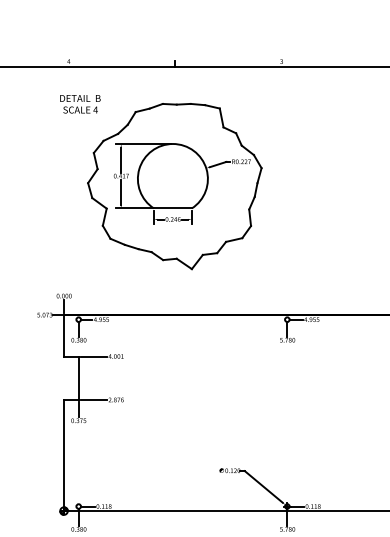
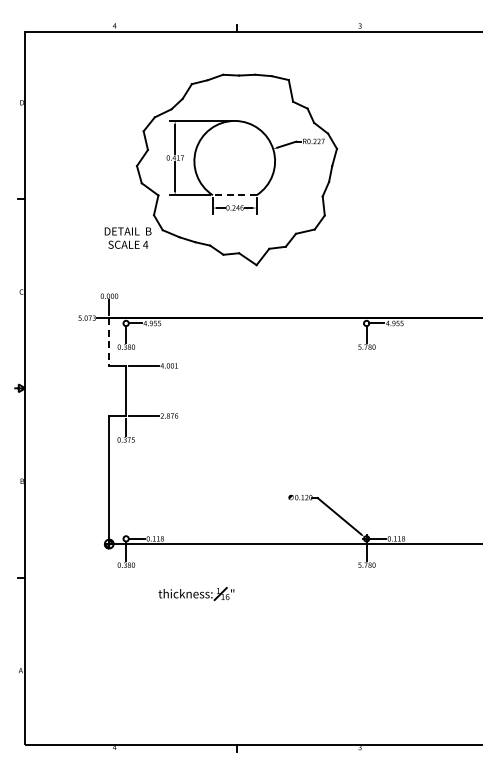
text: (79, 103) -> (127, 237), moved
line: (172, 208) -> (234, 195), solid -> dashed
line: (64, 336) -> (109, 342), solid -> dashed

